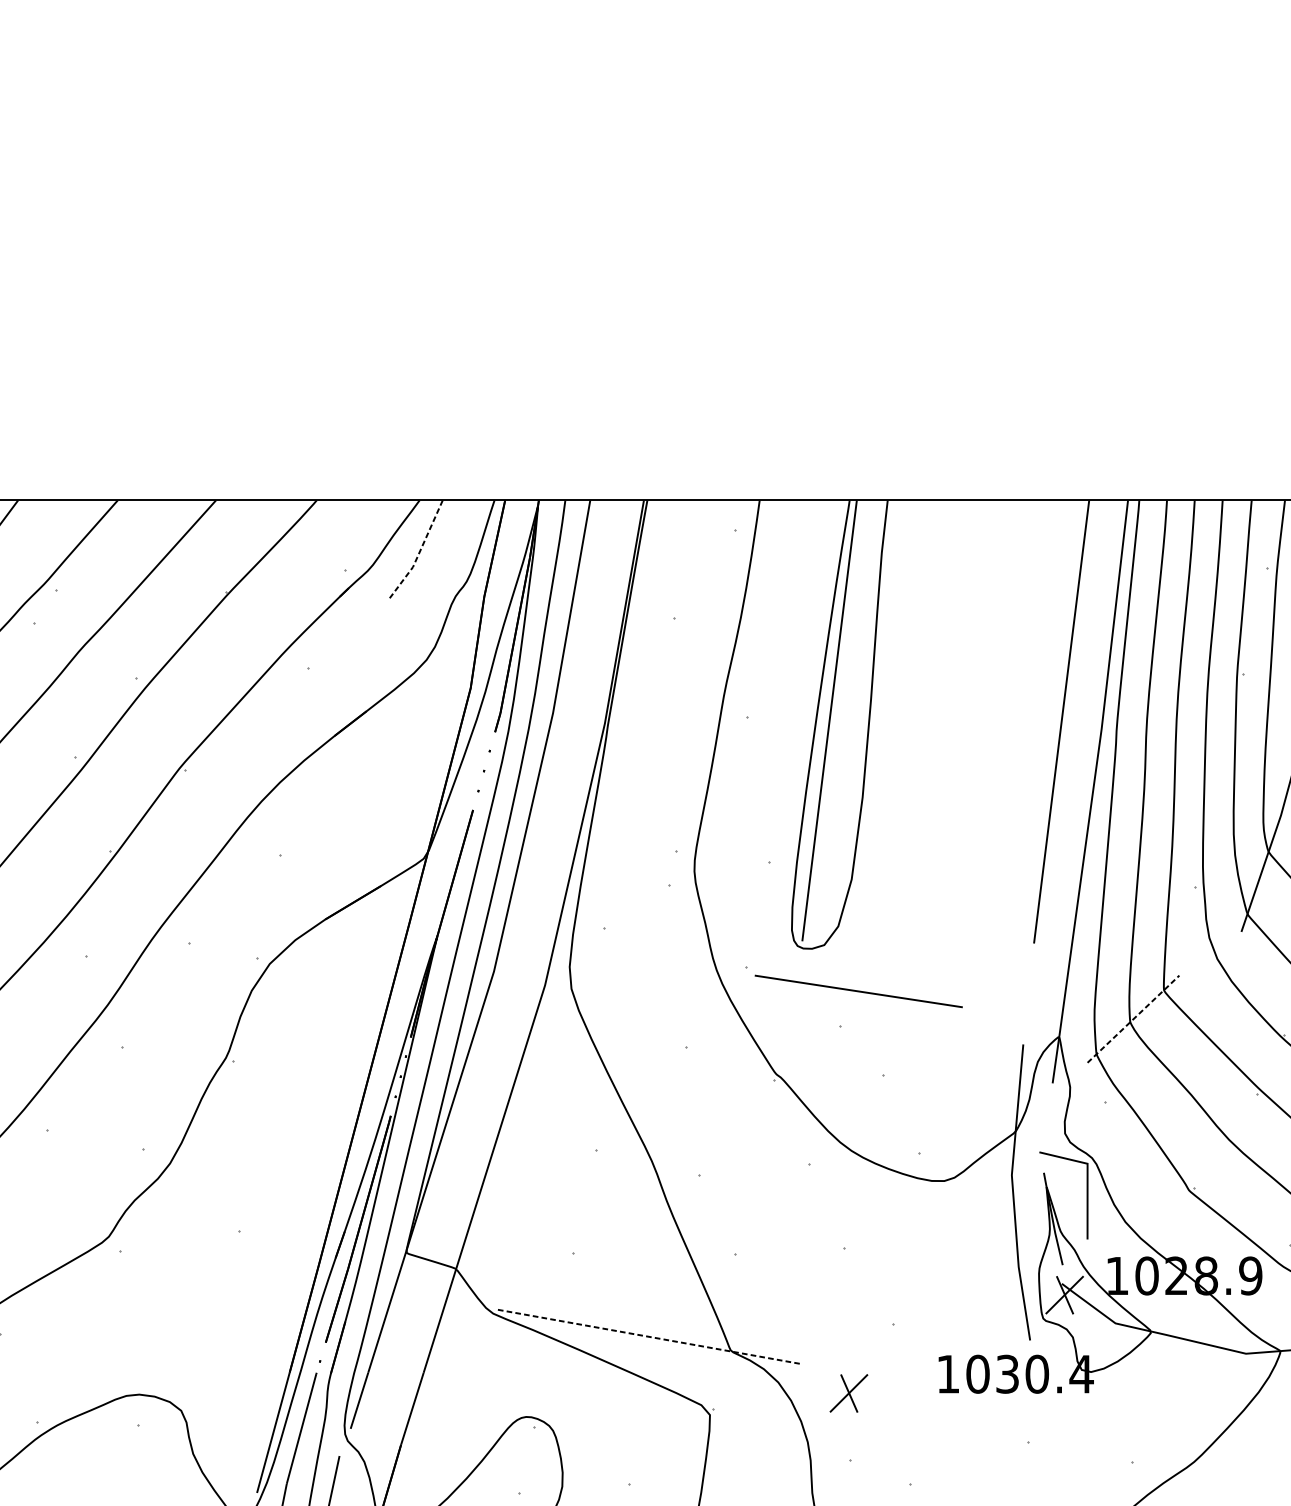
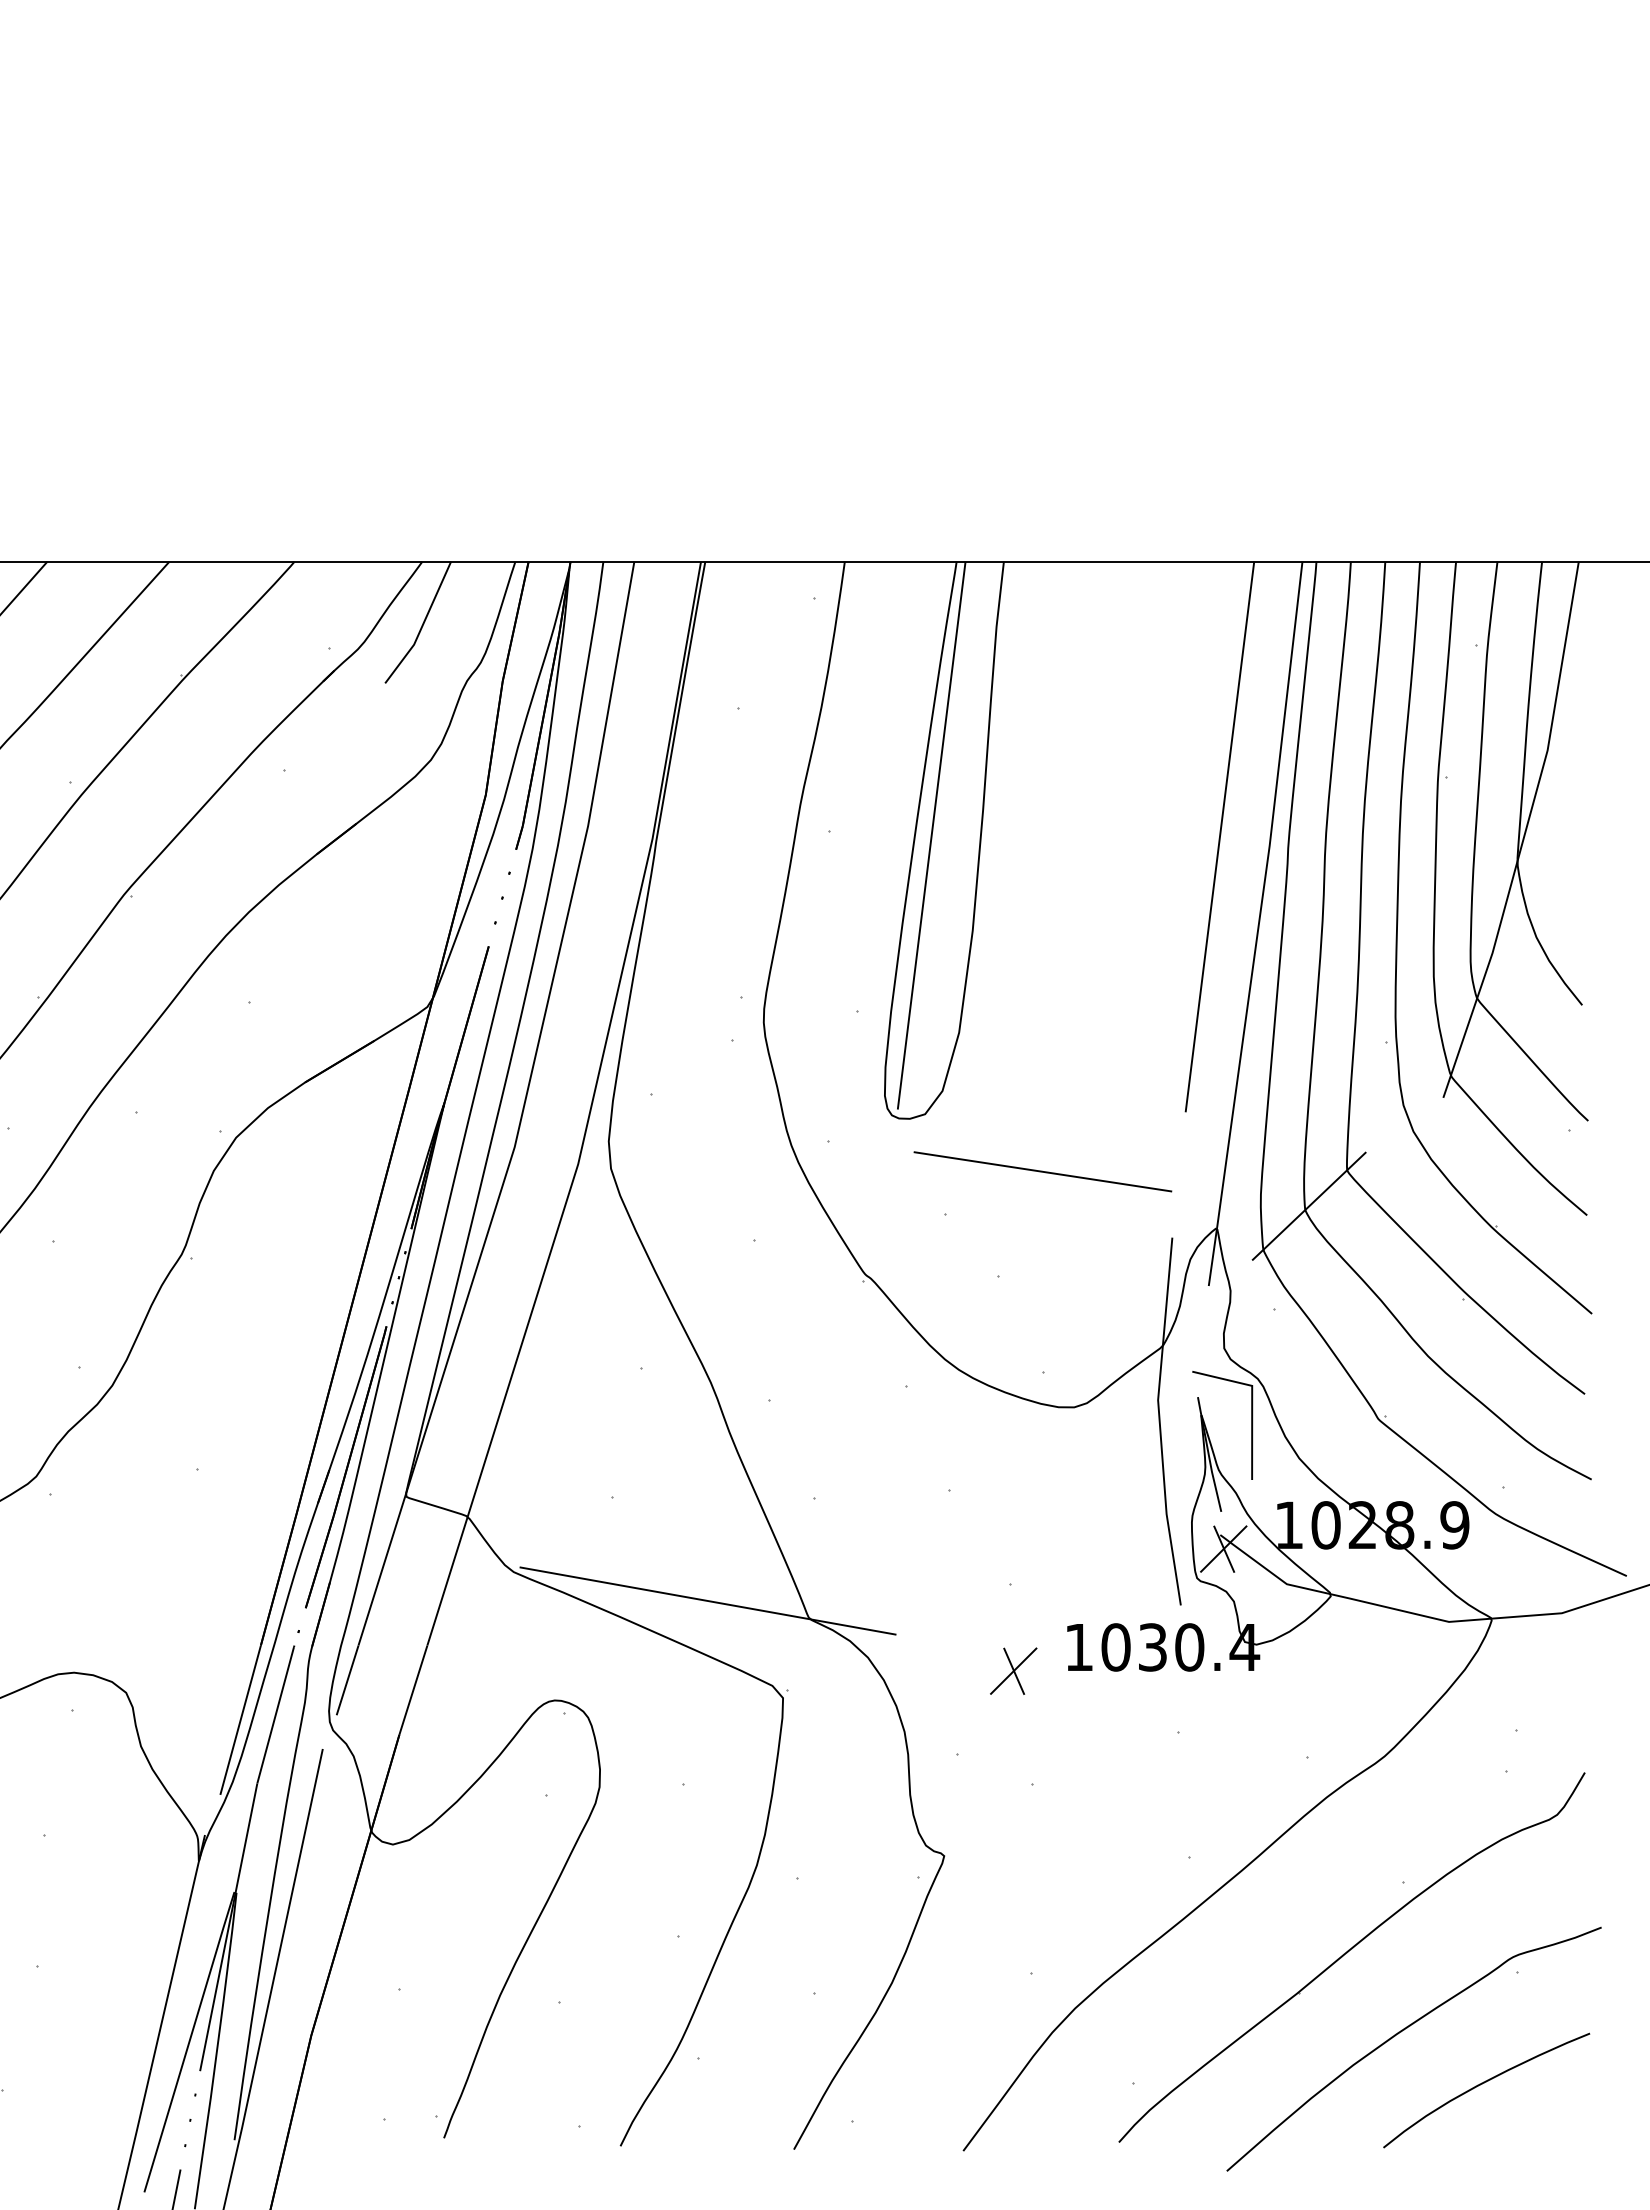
line: (419, 552) -> (422, 626), dashed -> solid
line: (858, 991) -> (1042, 1171), moved
line: (1133, 1019) -> (1309, 1206), dashed -> solid
line: (649, 1337) -> (708, 1601), dashed -> solid
part: (848, 1392) -> (1013, 1670), moved

